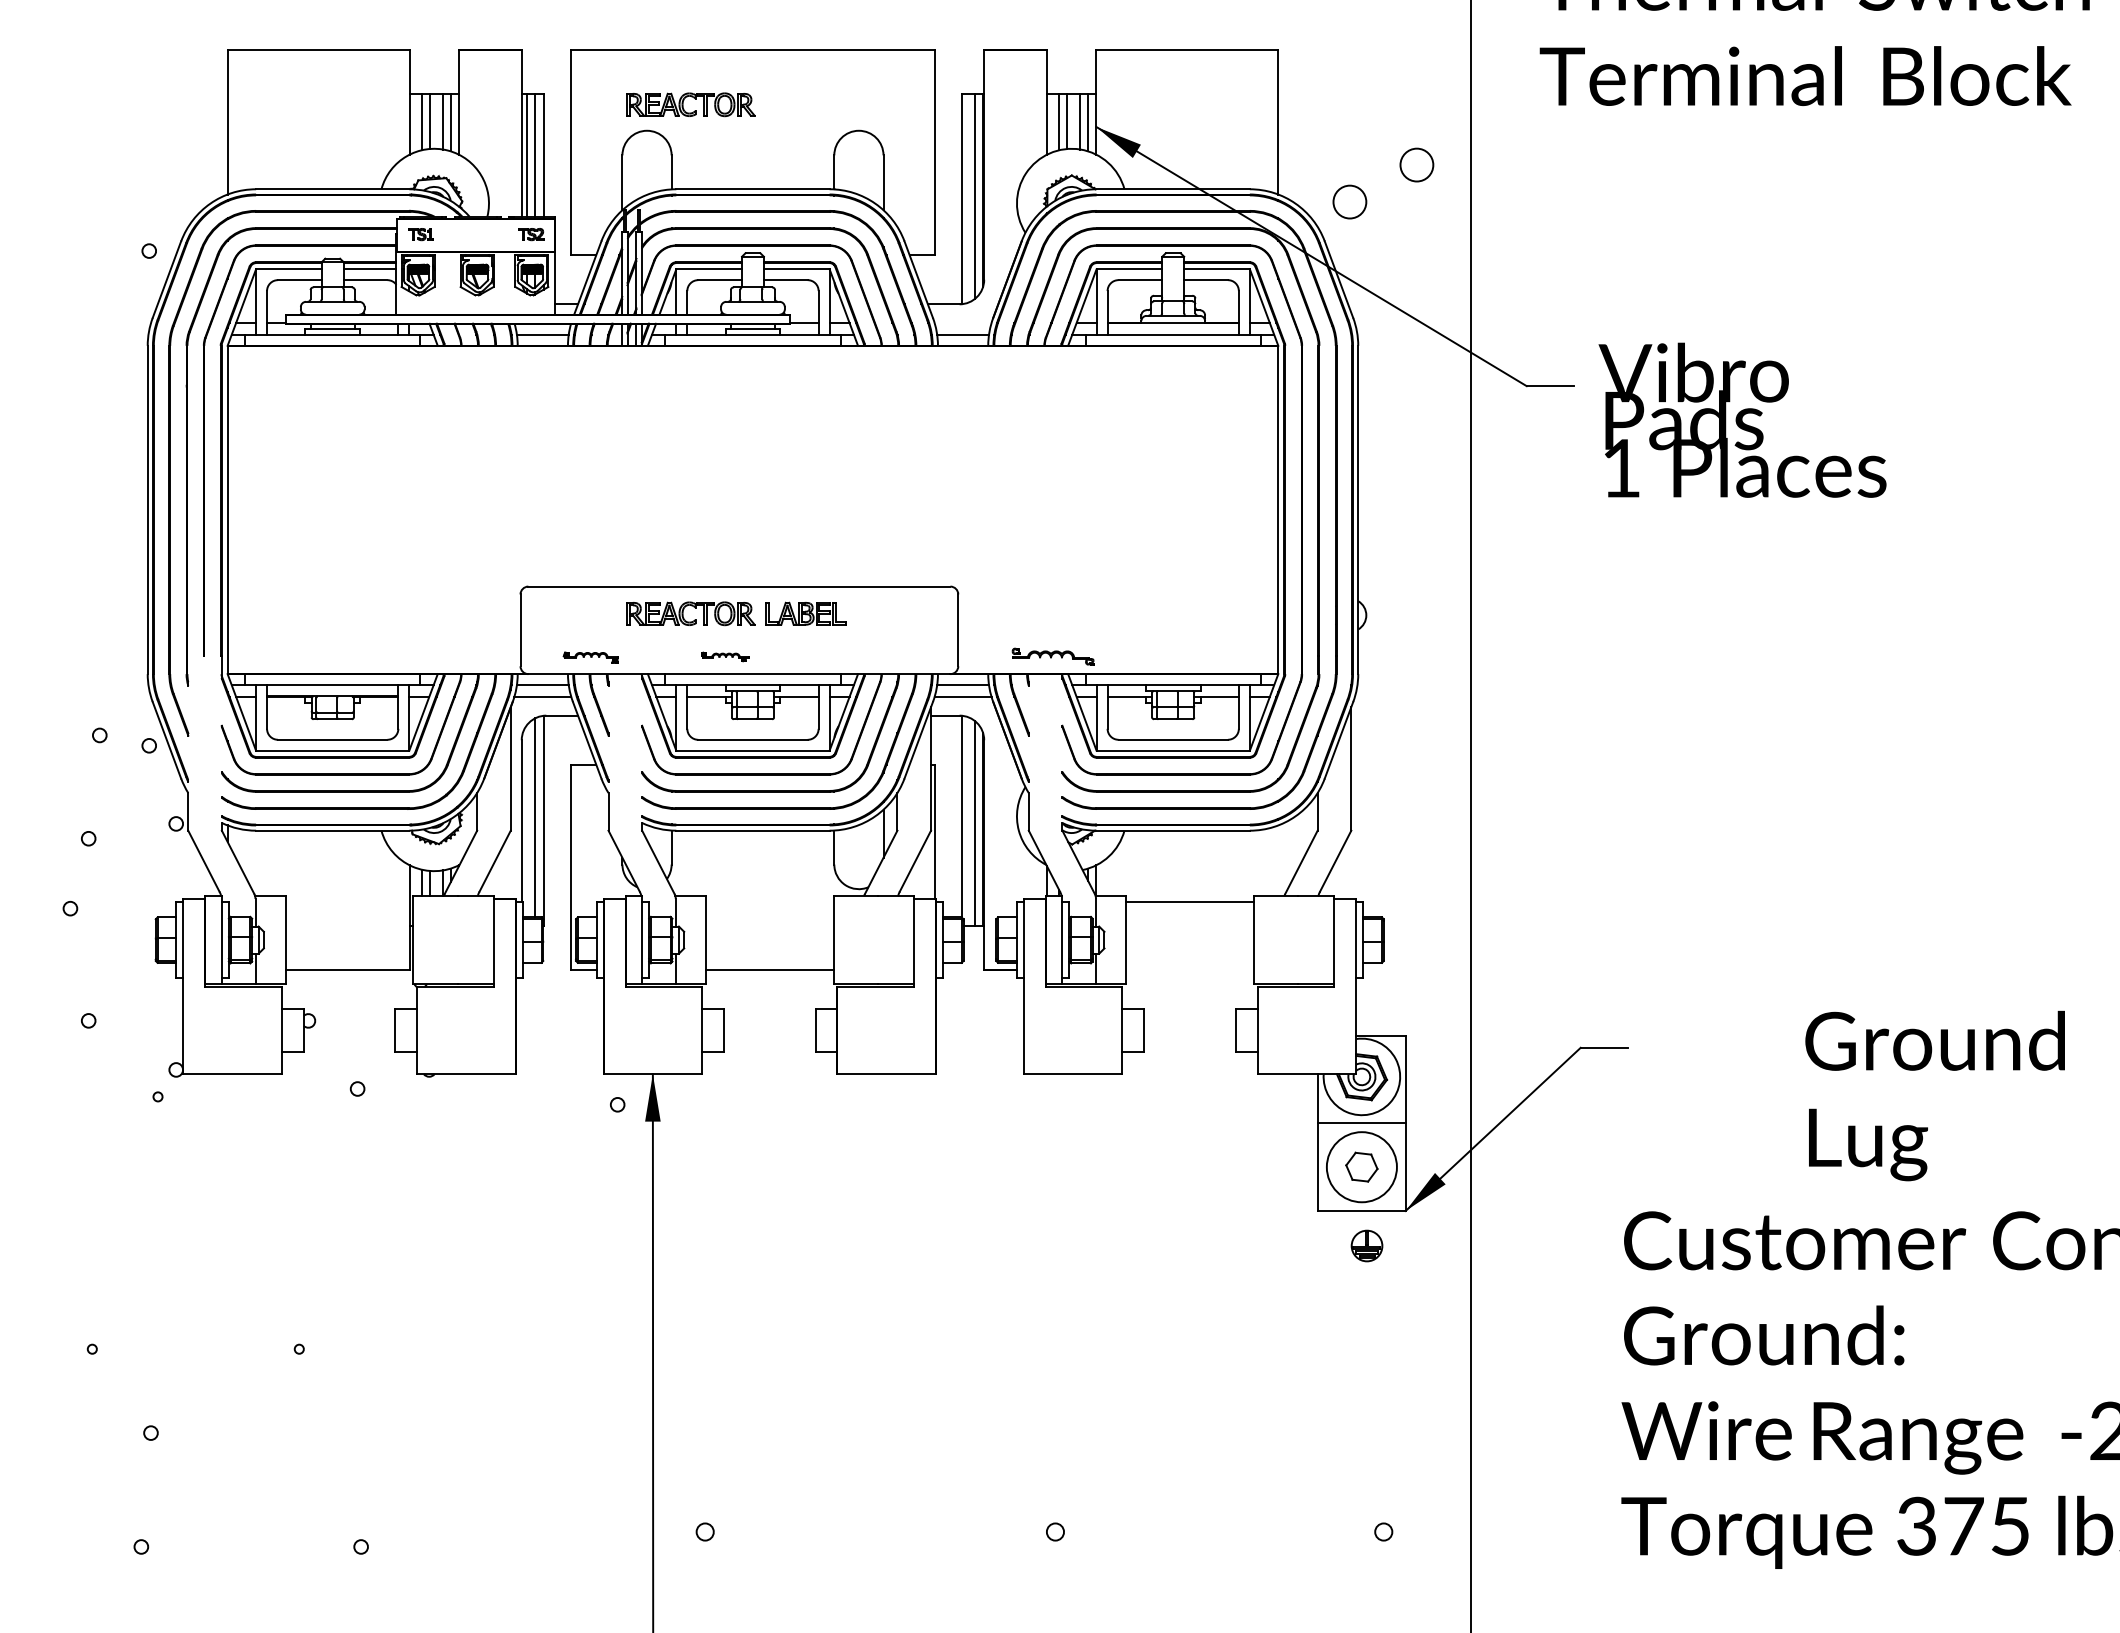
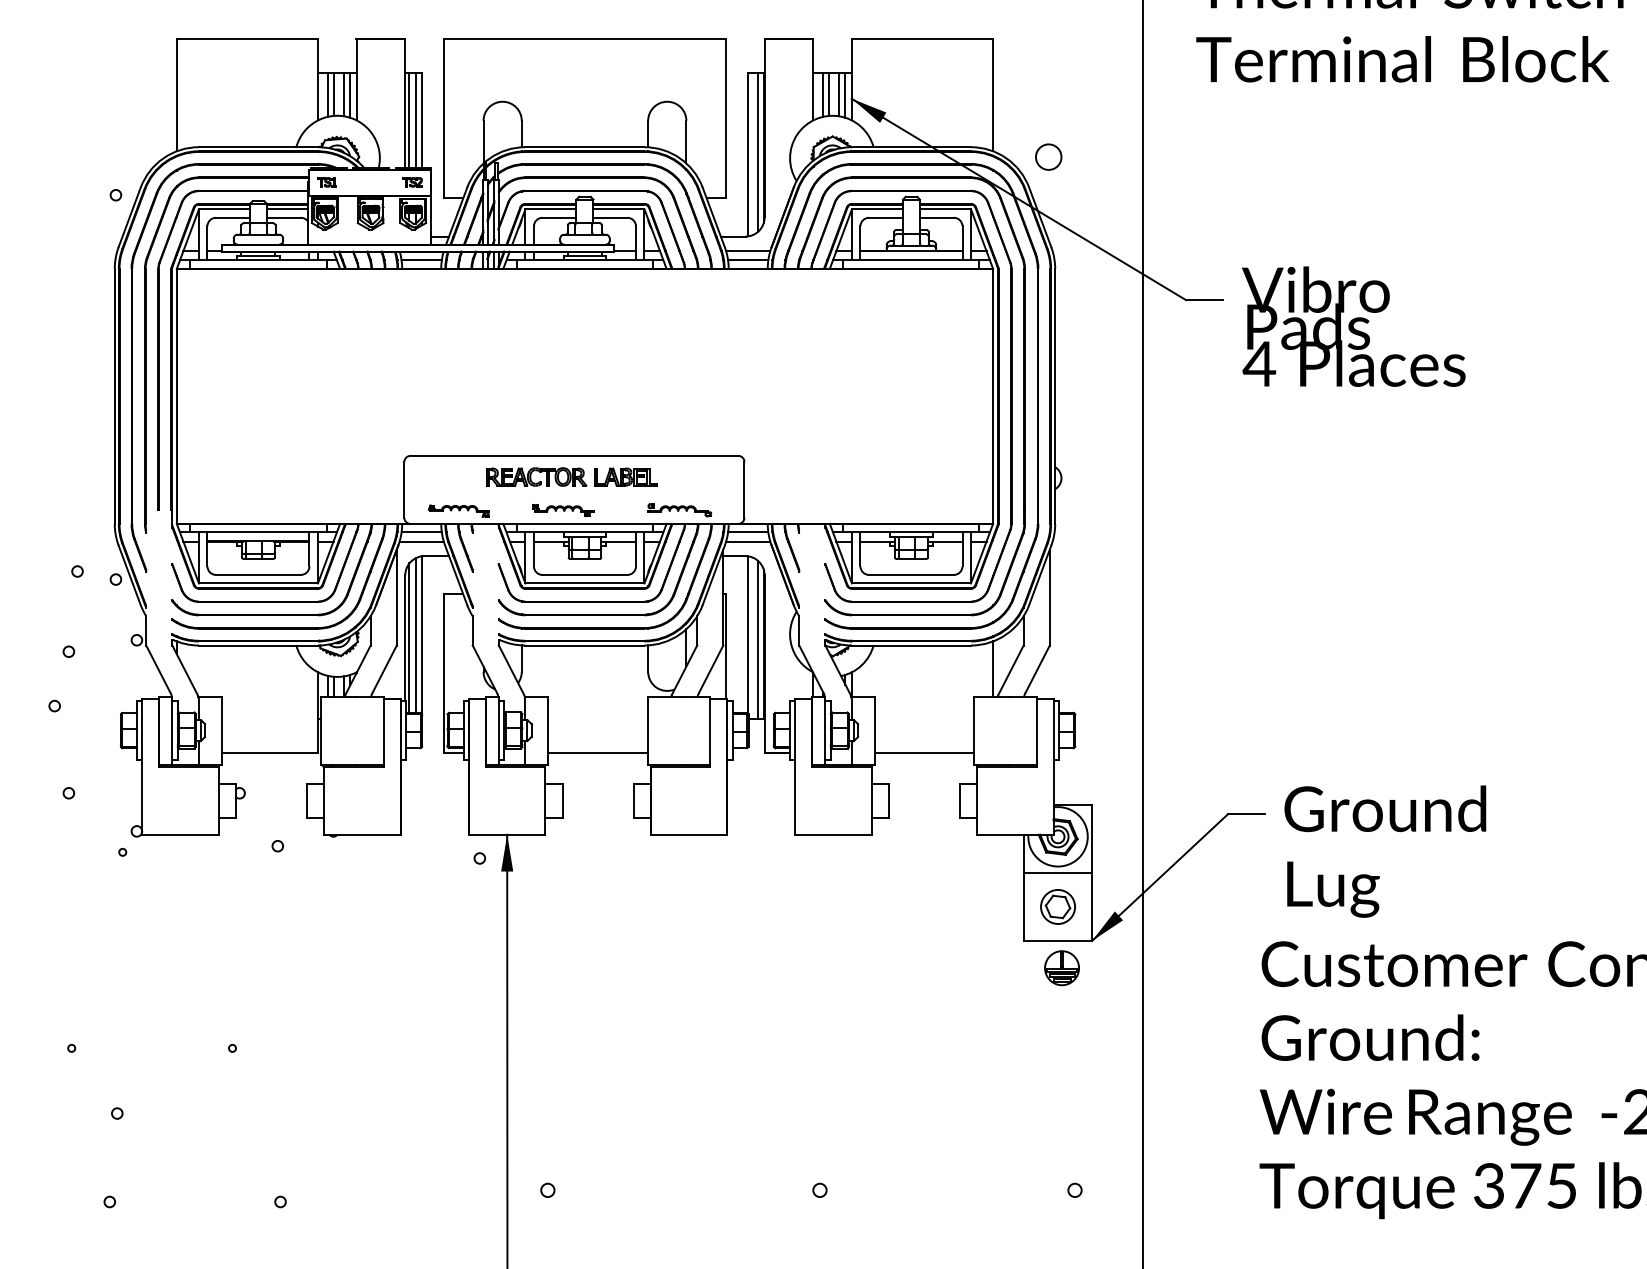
part: (693, 98) -> (538, 76), removed
circle: (1416, 164) -> (1100, 127), removed
line: (962, 323) -> (747, 251), added
text: (1620, 468) -> (1258, 364), 1 -> 4
part: (725, 656) -> (563, 510), size x1.67
part: (1052, 656) -> (679, 510), moved
part: (590, 657) -> (458, 510), size x1.43
line: (527, 820) -> (409, 637), added
line: (1278, 860) -> (993, 668), added
line: (1189, 901) -> (924, 753), moved
text: (1934, 1095) -> (1384, 851), moved
circle: (1361, 1167) -> (1057, 907), size x0.62
part: (1366, 1245) -> (1061, 967), size x1.43

